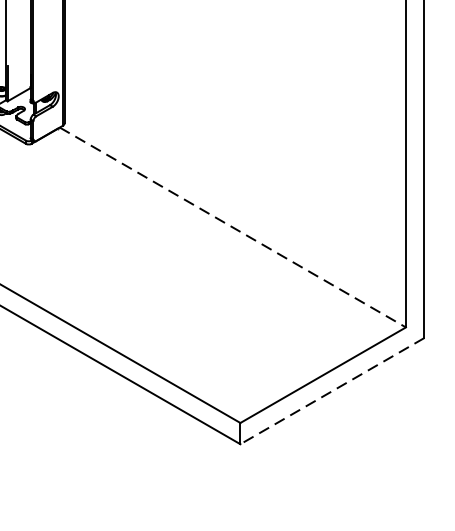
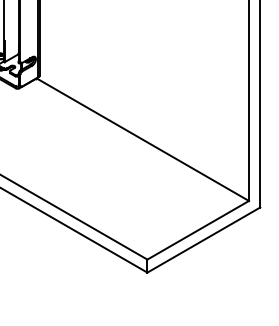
line: (232, 227) -> (142, 139), dashed -> solid
line: (331, 391) -> (203, 240), dashed -> solid

